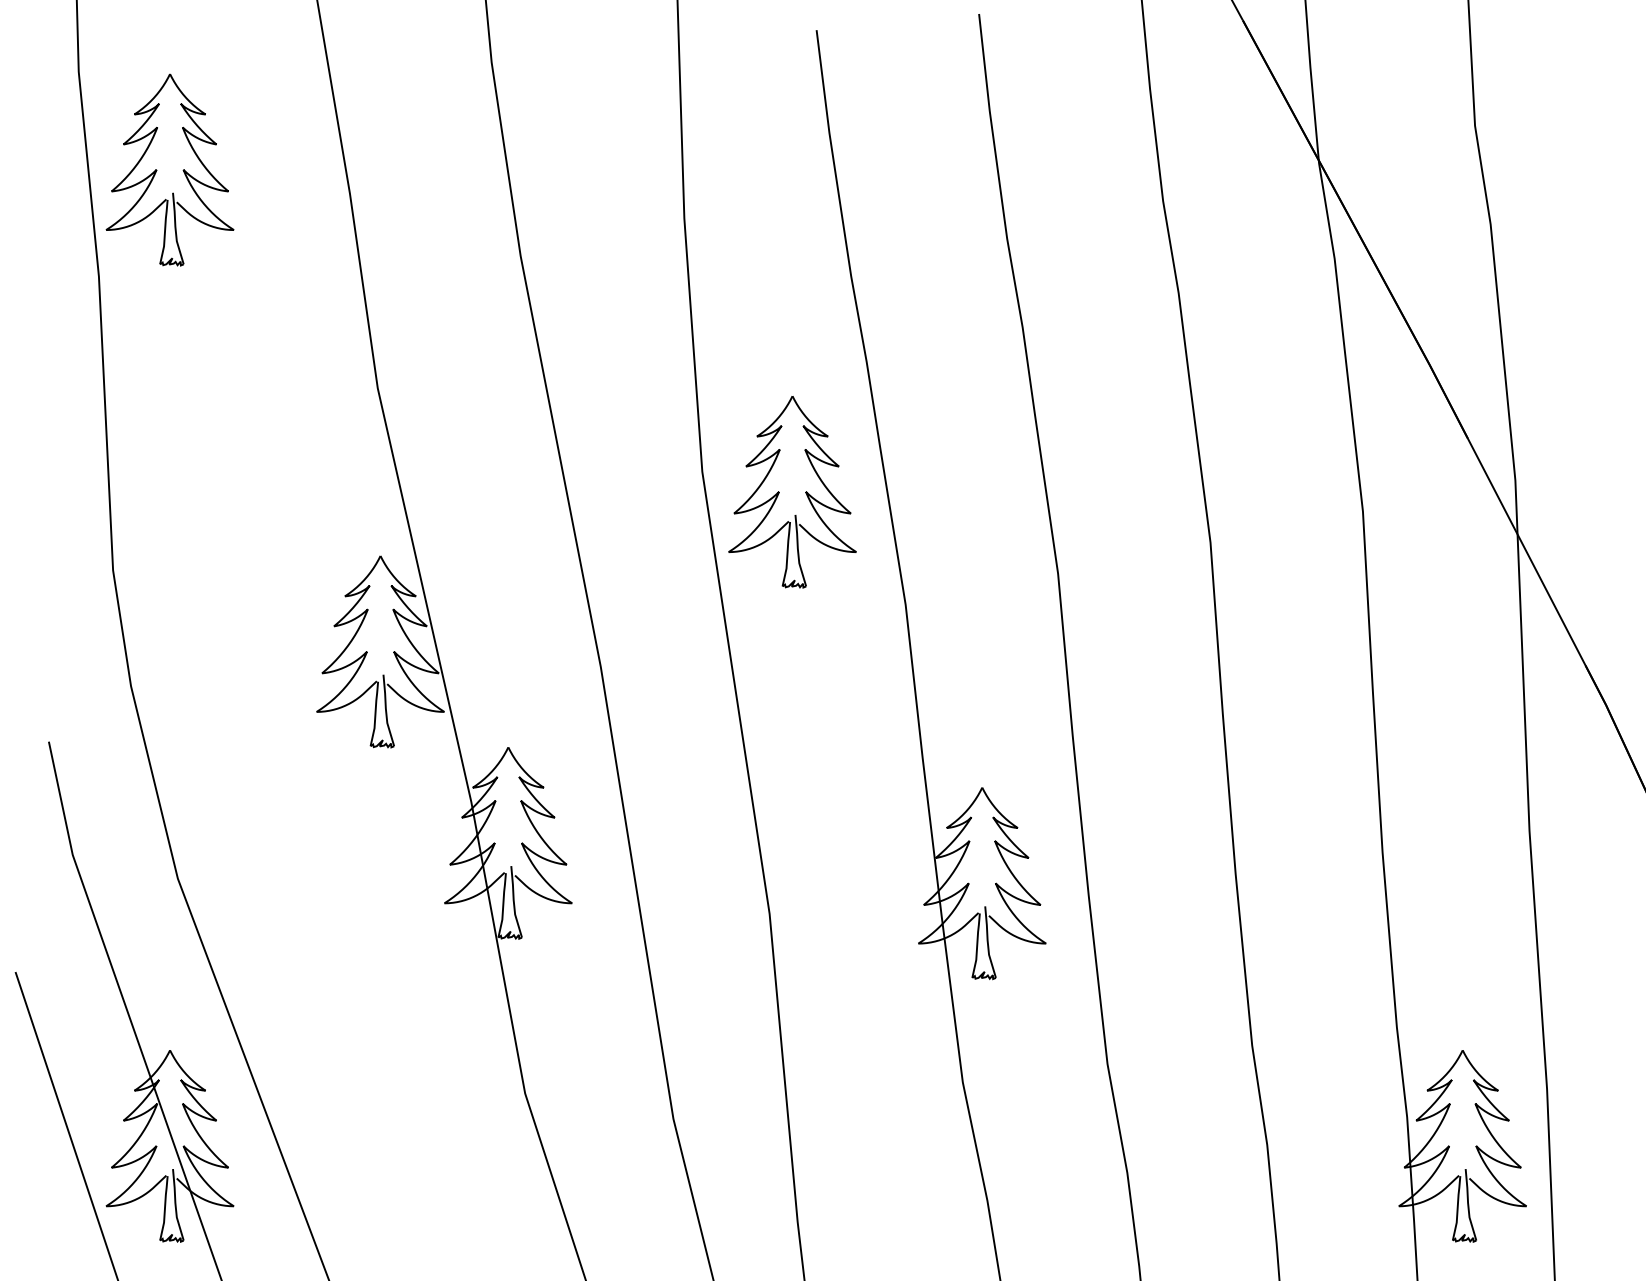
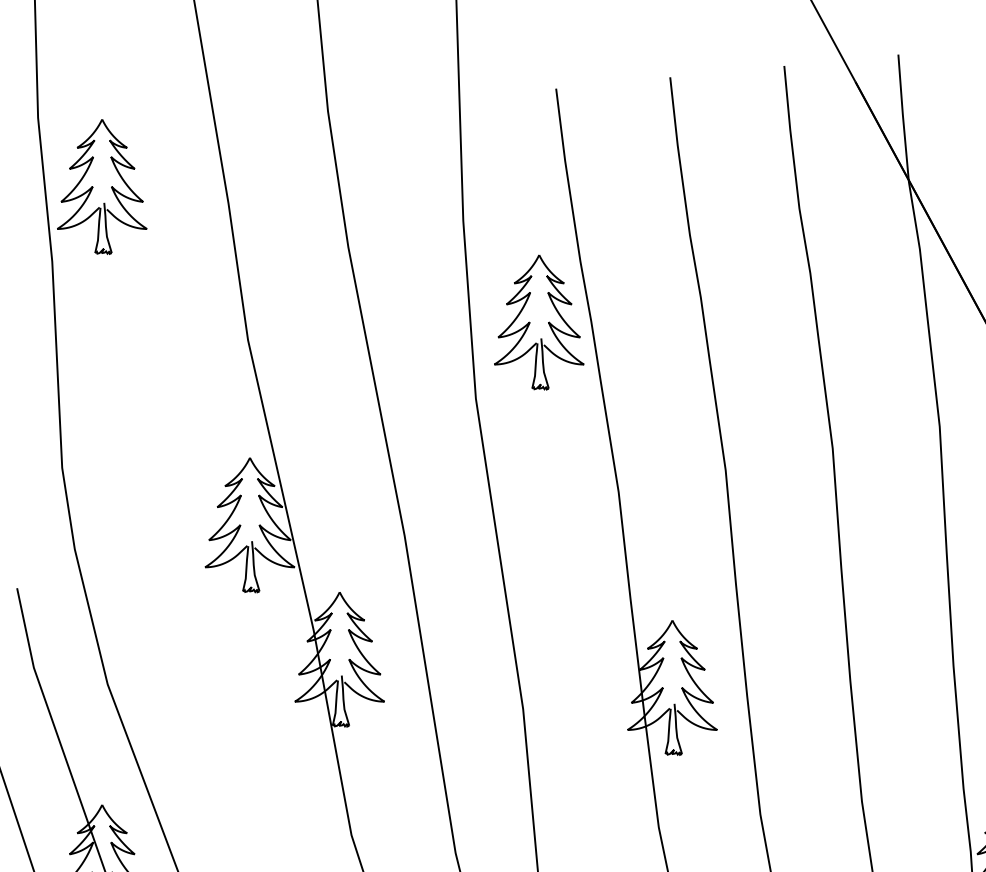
part: (779, 492) -> (530, 322), moved

